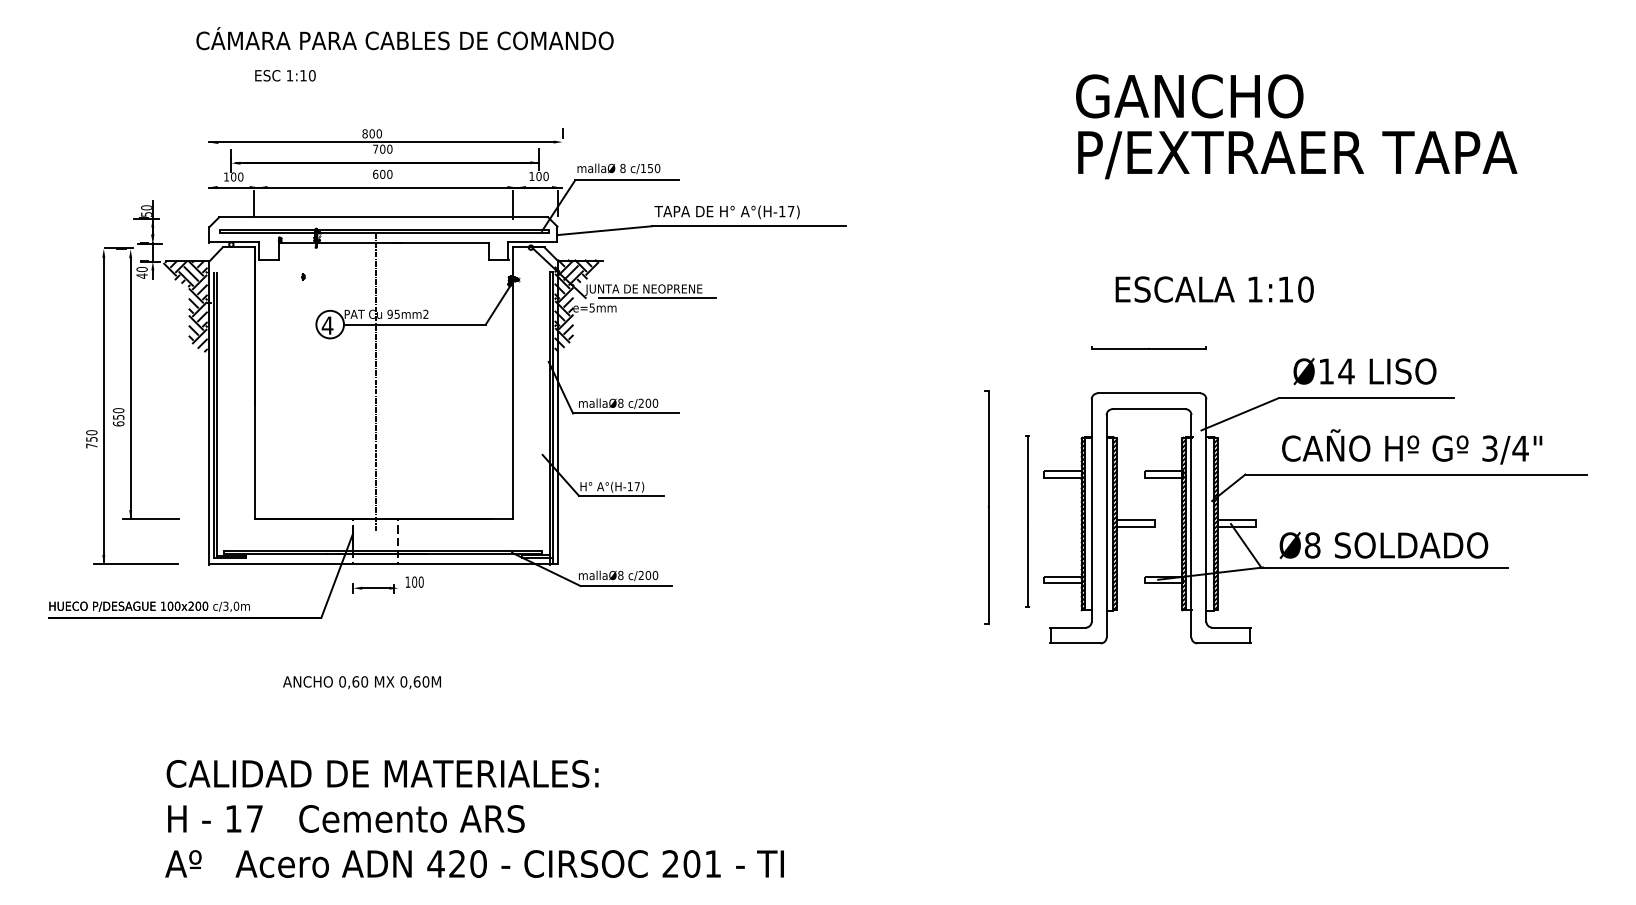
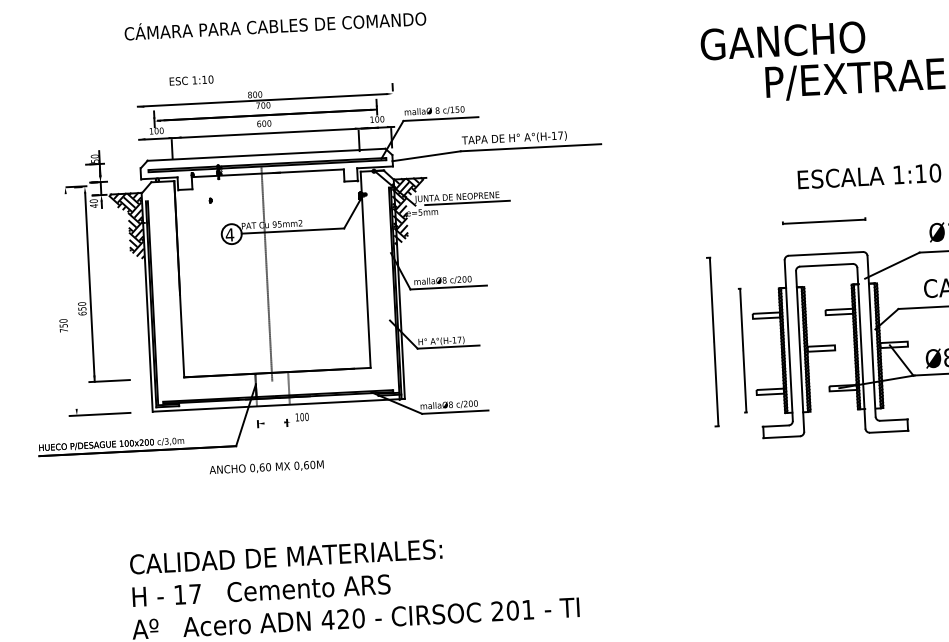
text: (285, 75) -> (191, 80), moved
text: (1189, 96) -> (782, 41), moved
line: (103, 410) -> (71, 304), removed
line: (375, 588) -> (274, 423), removed
text: (361, 682) -> (266, 467), moved

